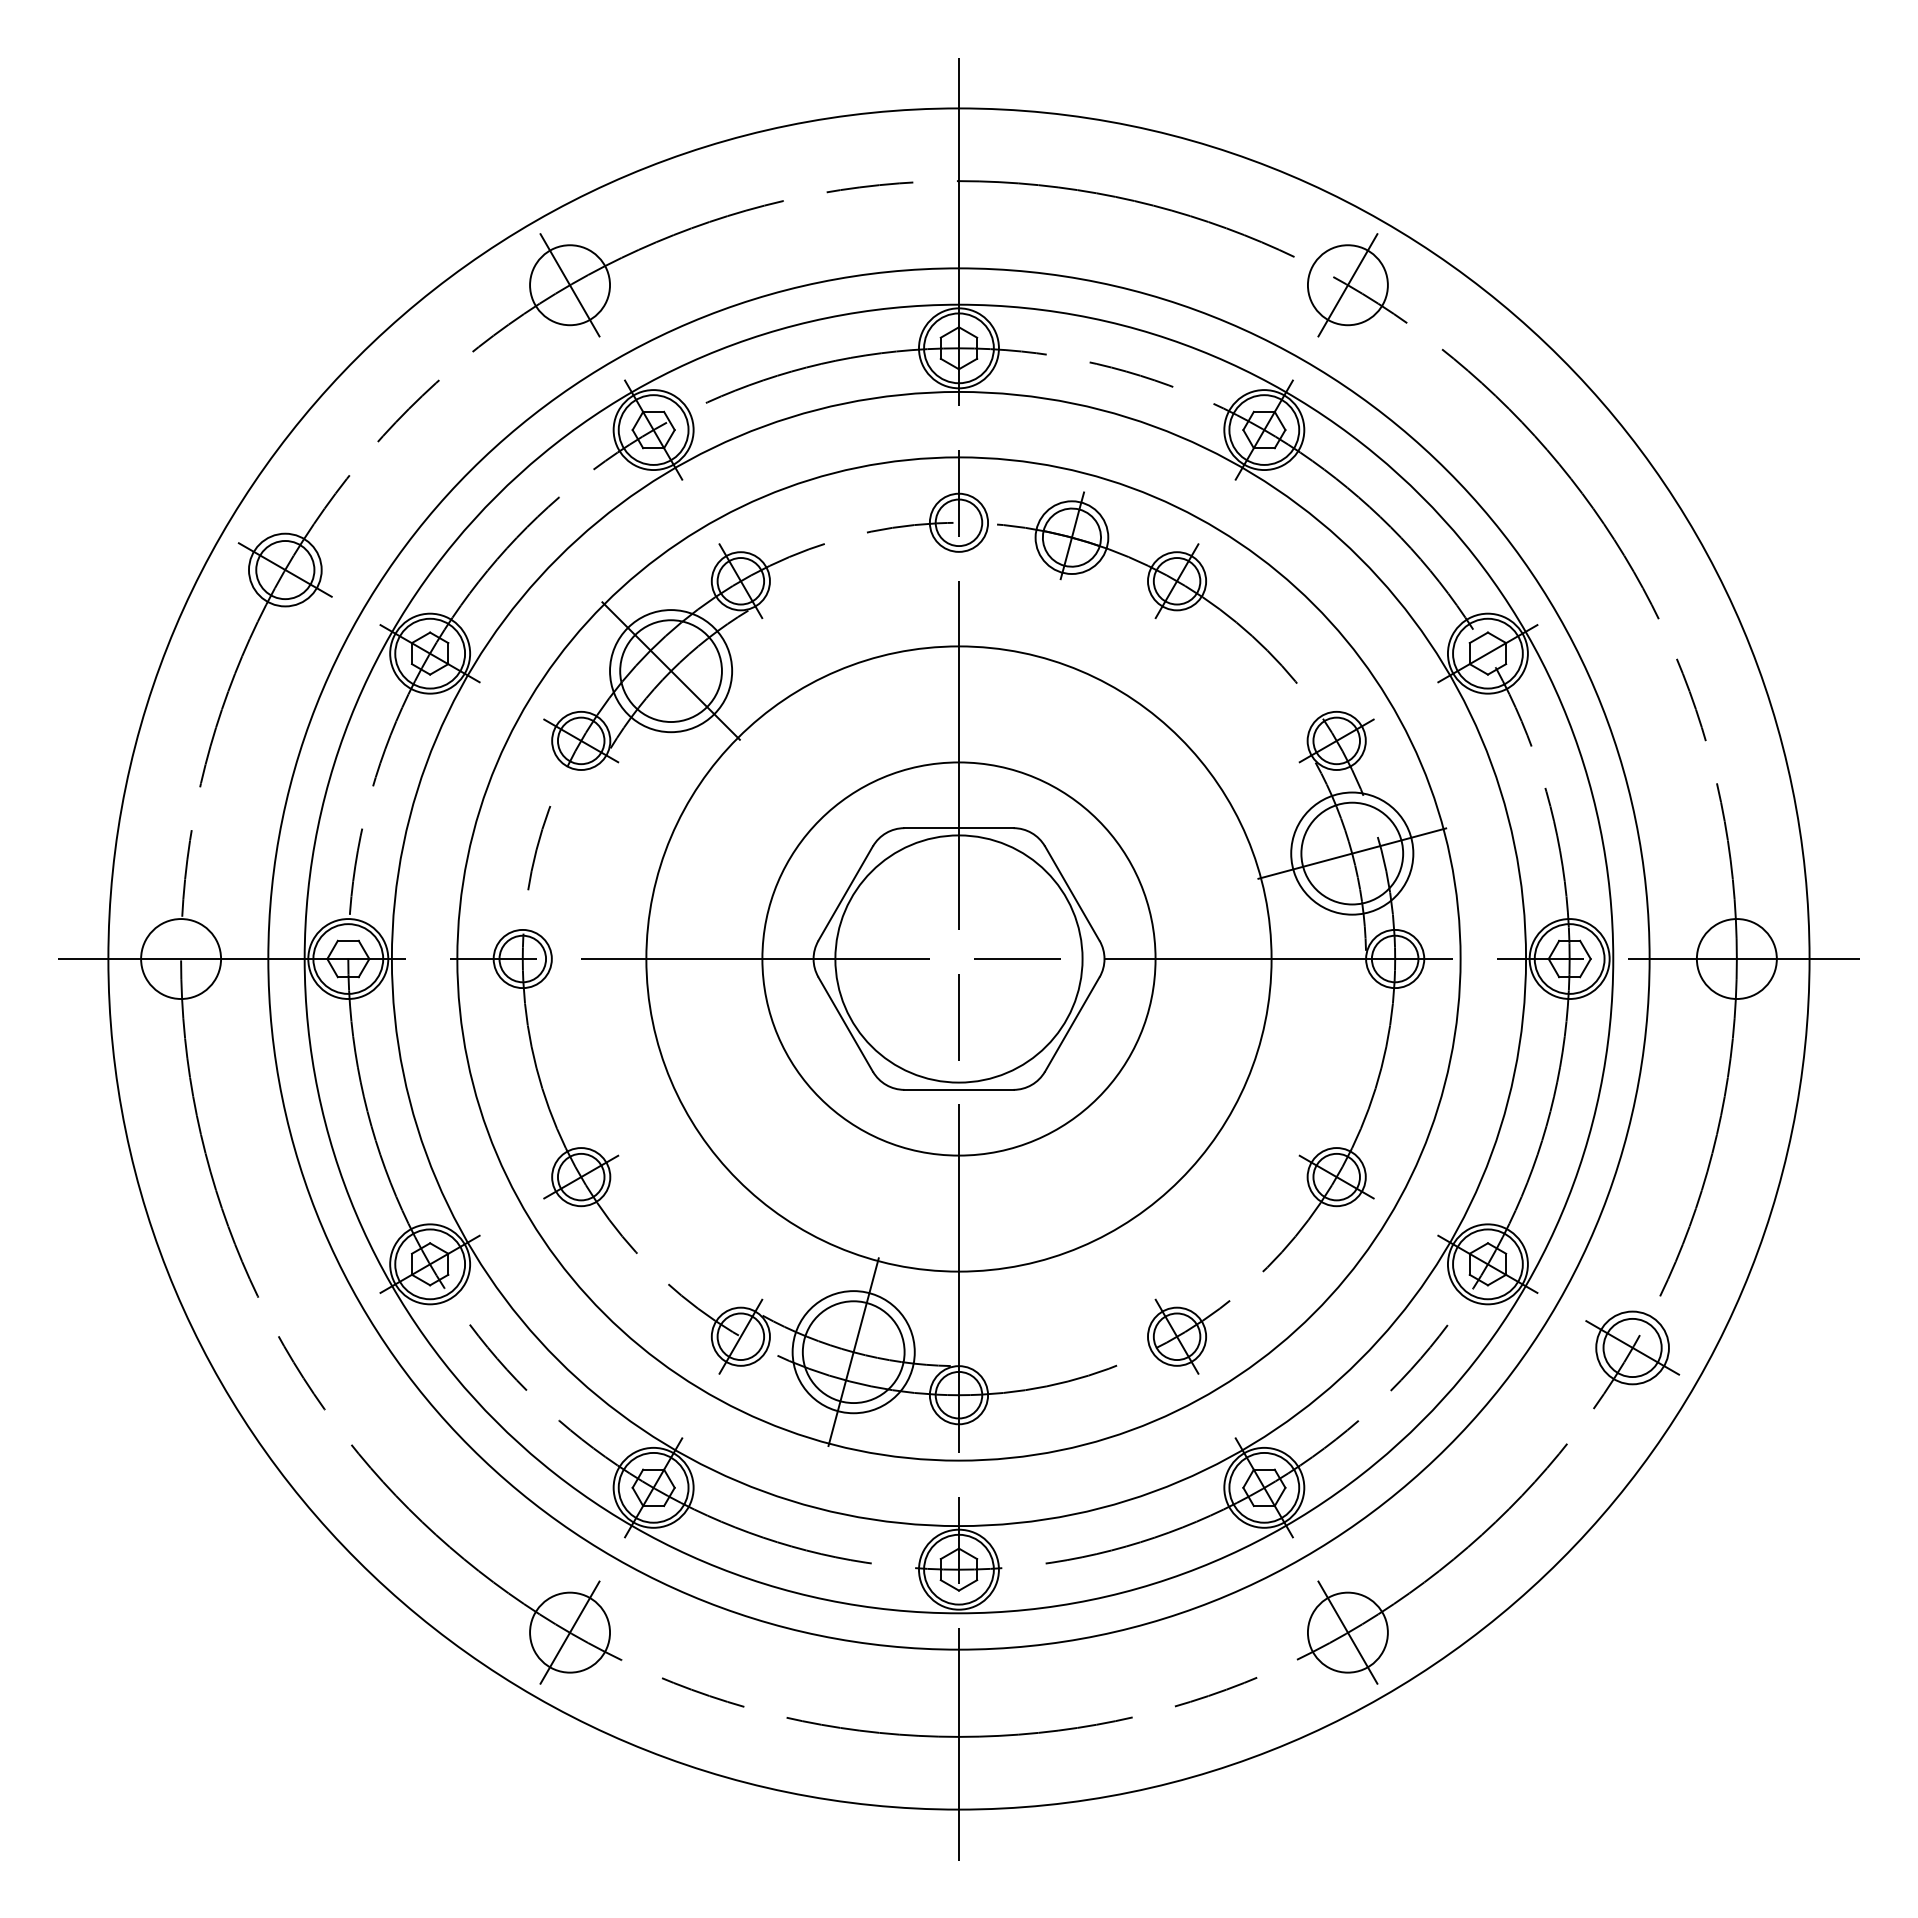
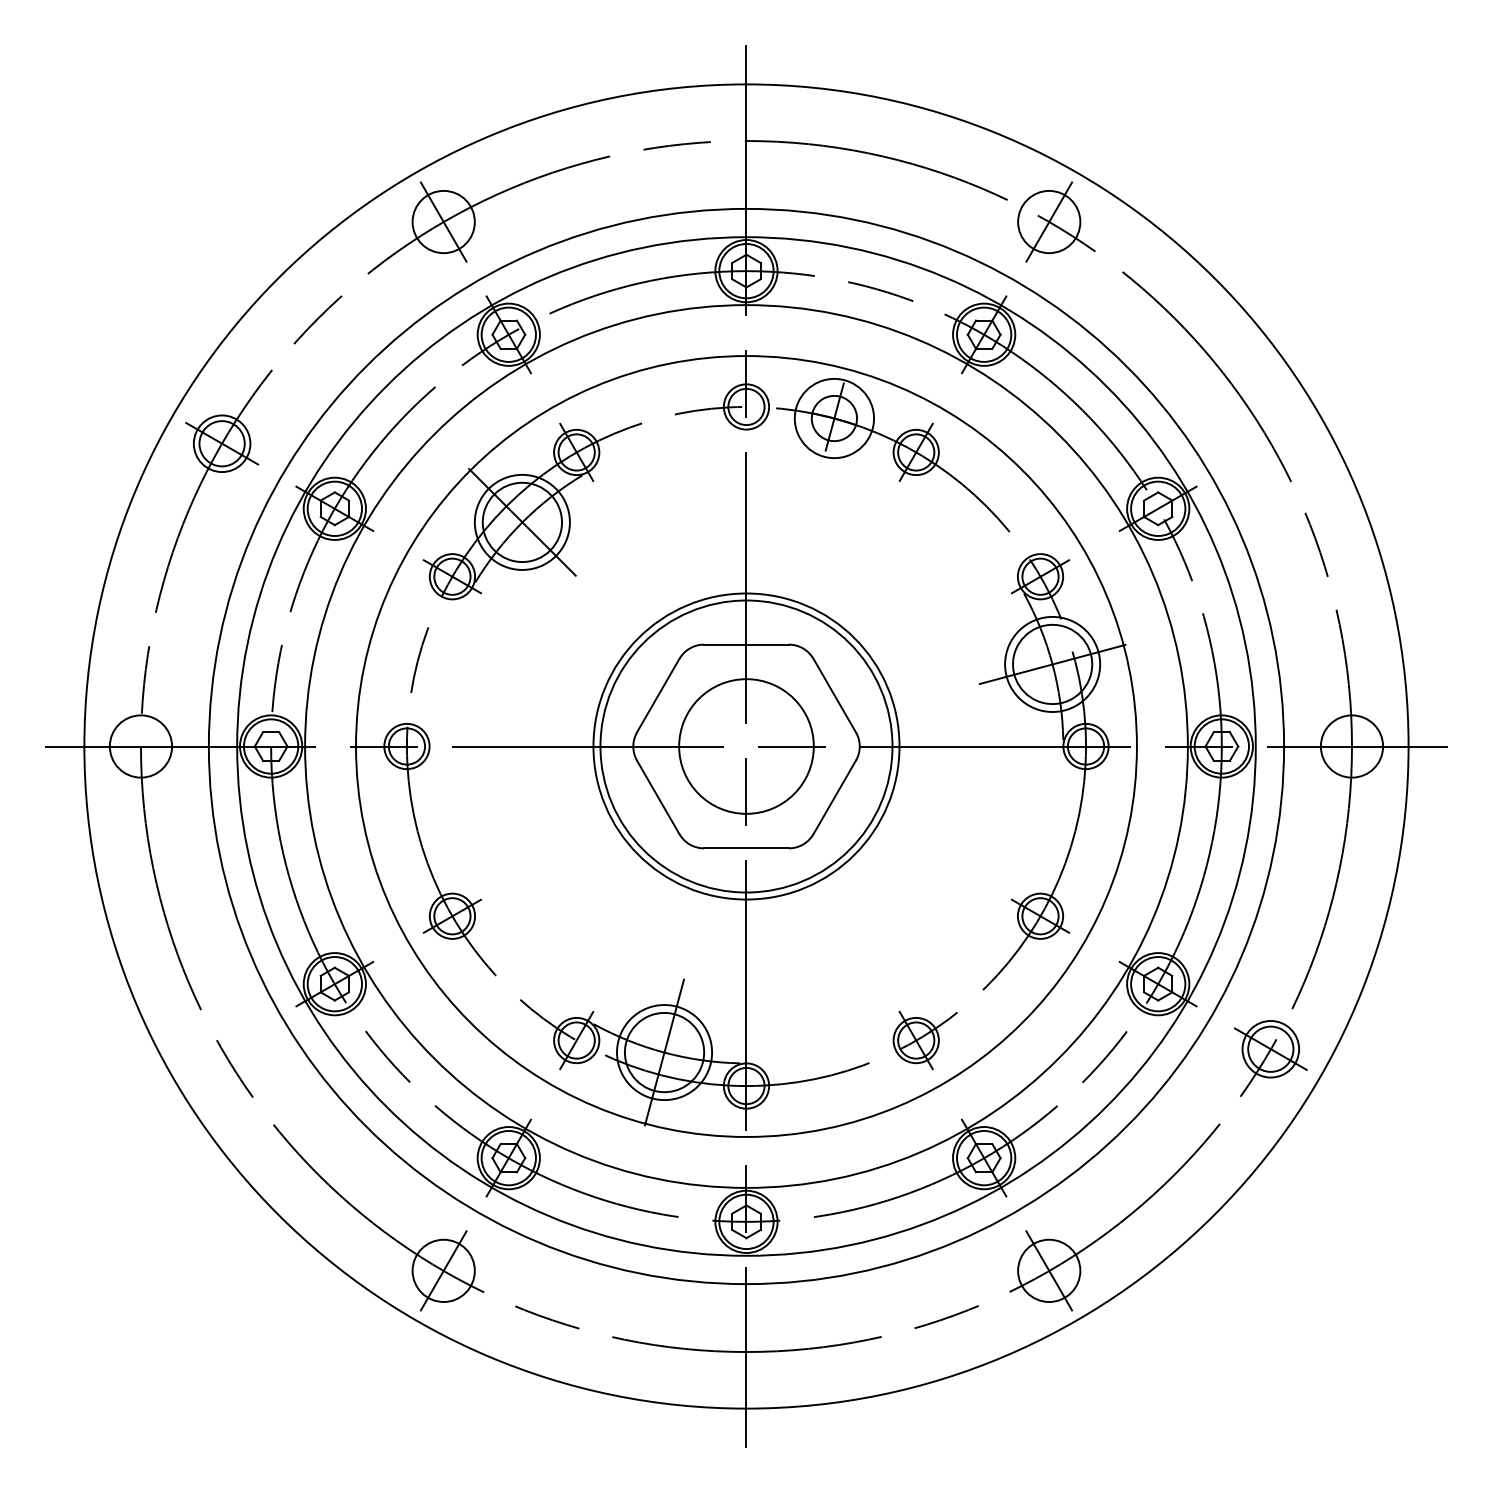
circle: (1071, 537) -> (834, 418), size x1.4
circle: (958, 958) -> (746, 746), size x0.6
circle: (958, 958) -> (746, 746), size x0.7

